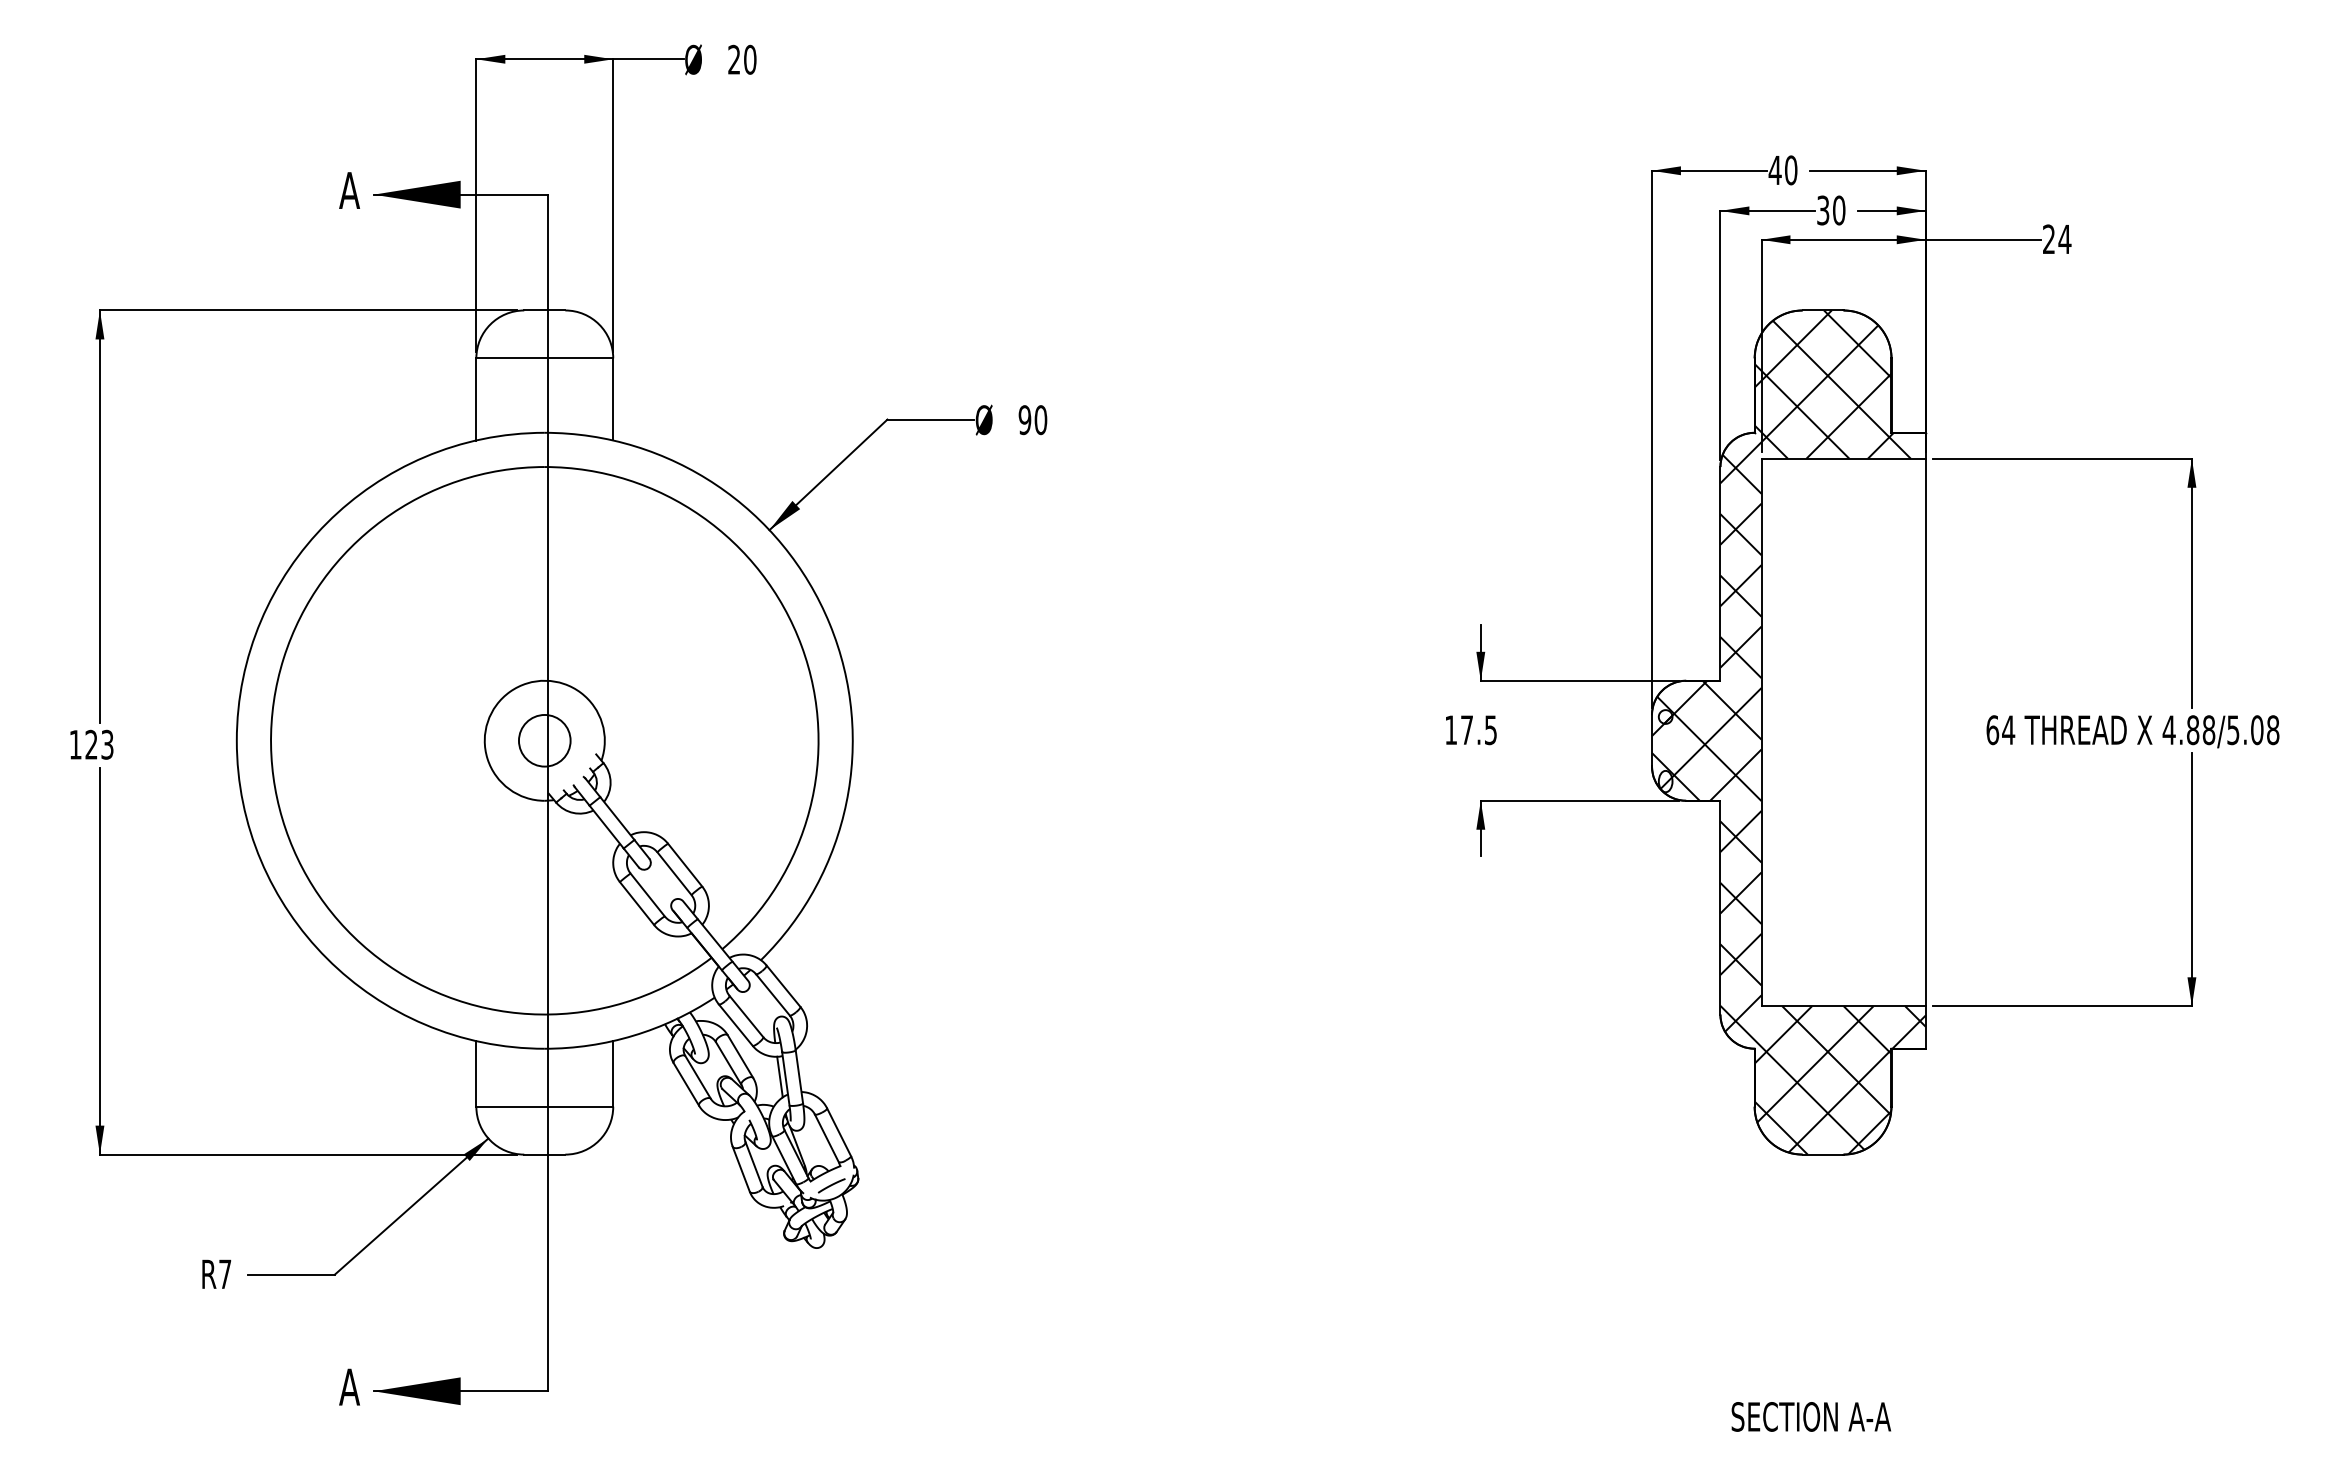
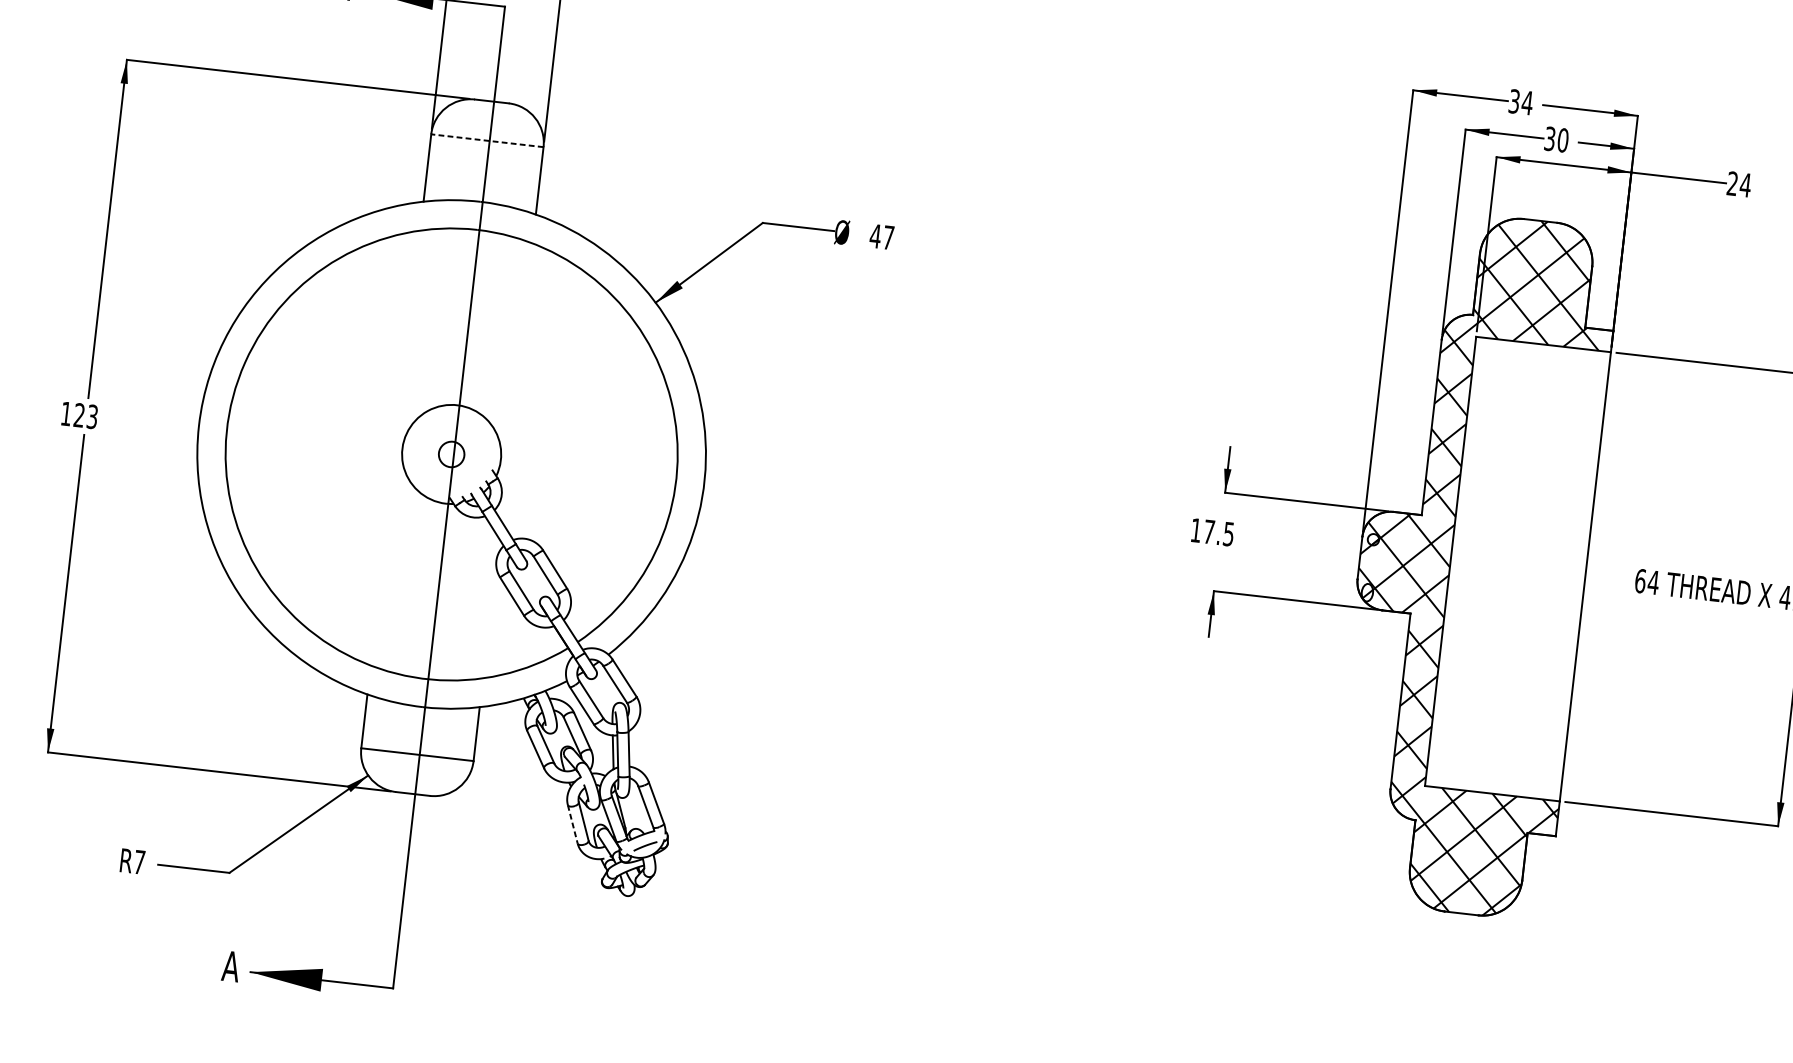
text: (1782, 170) -> (1520, 102), 40 -> 34
line: (544, 358) -> (487, 140), solid -> dashed
text: (1032, 420) -> (881, 237), 90 -> 47
circle: (544, 740) -> (451, 454), size x0.6
line: (741, 1169) -> (572, 824), solid -> dashed

